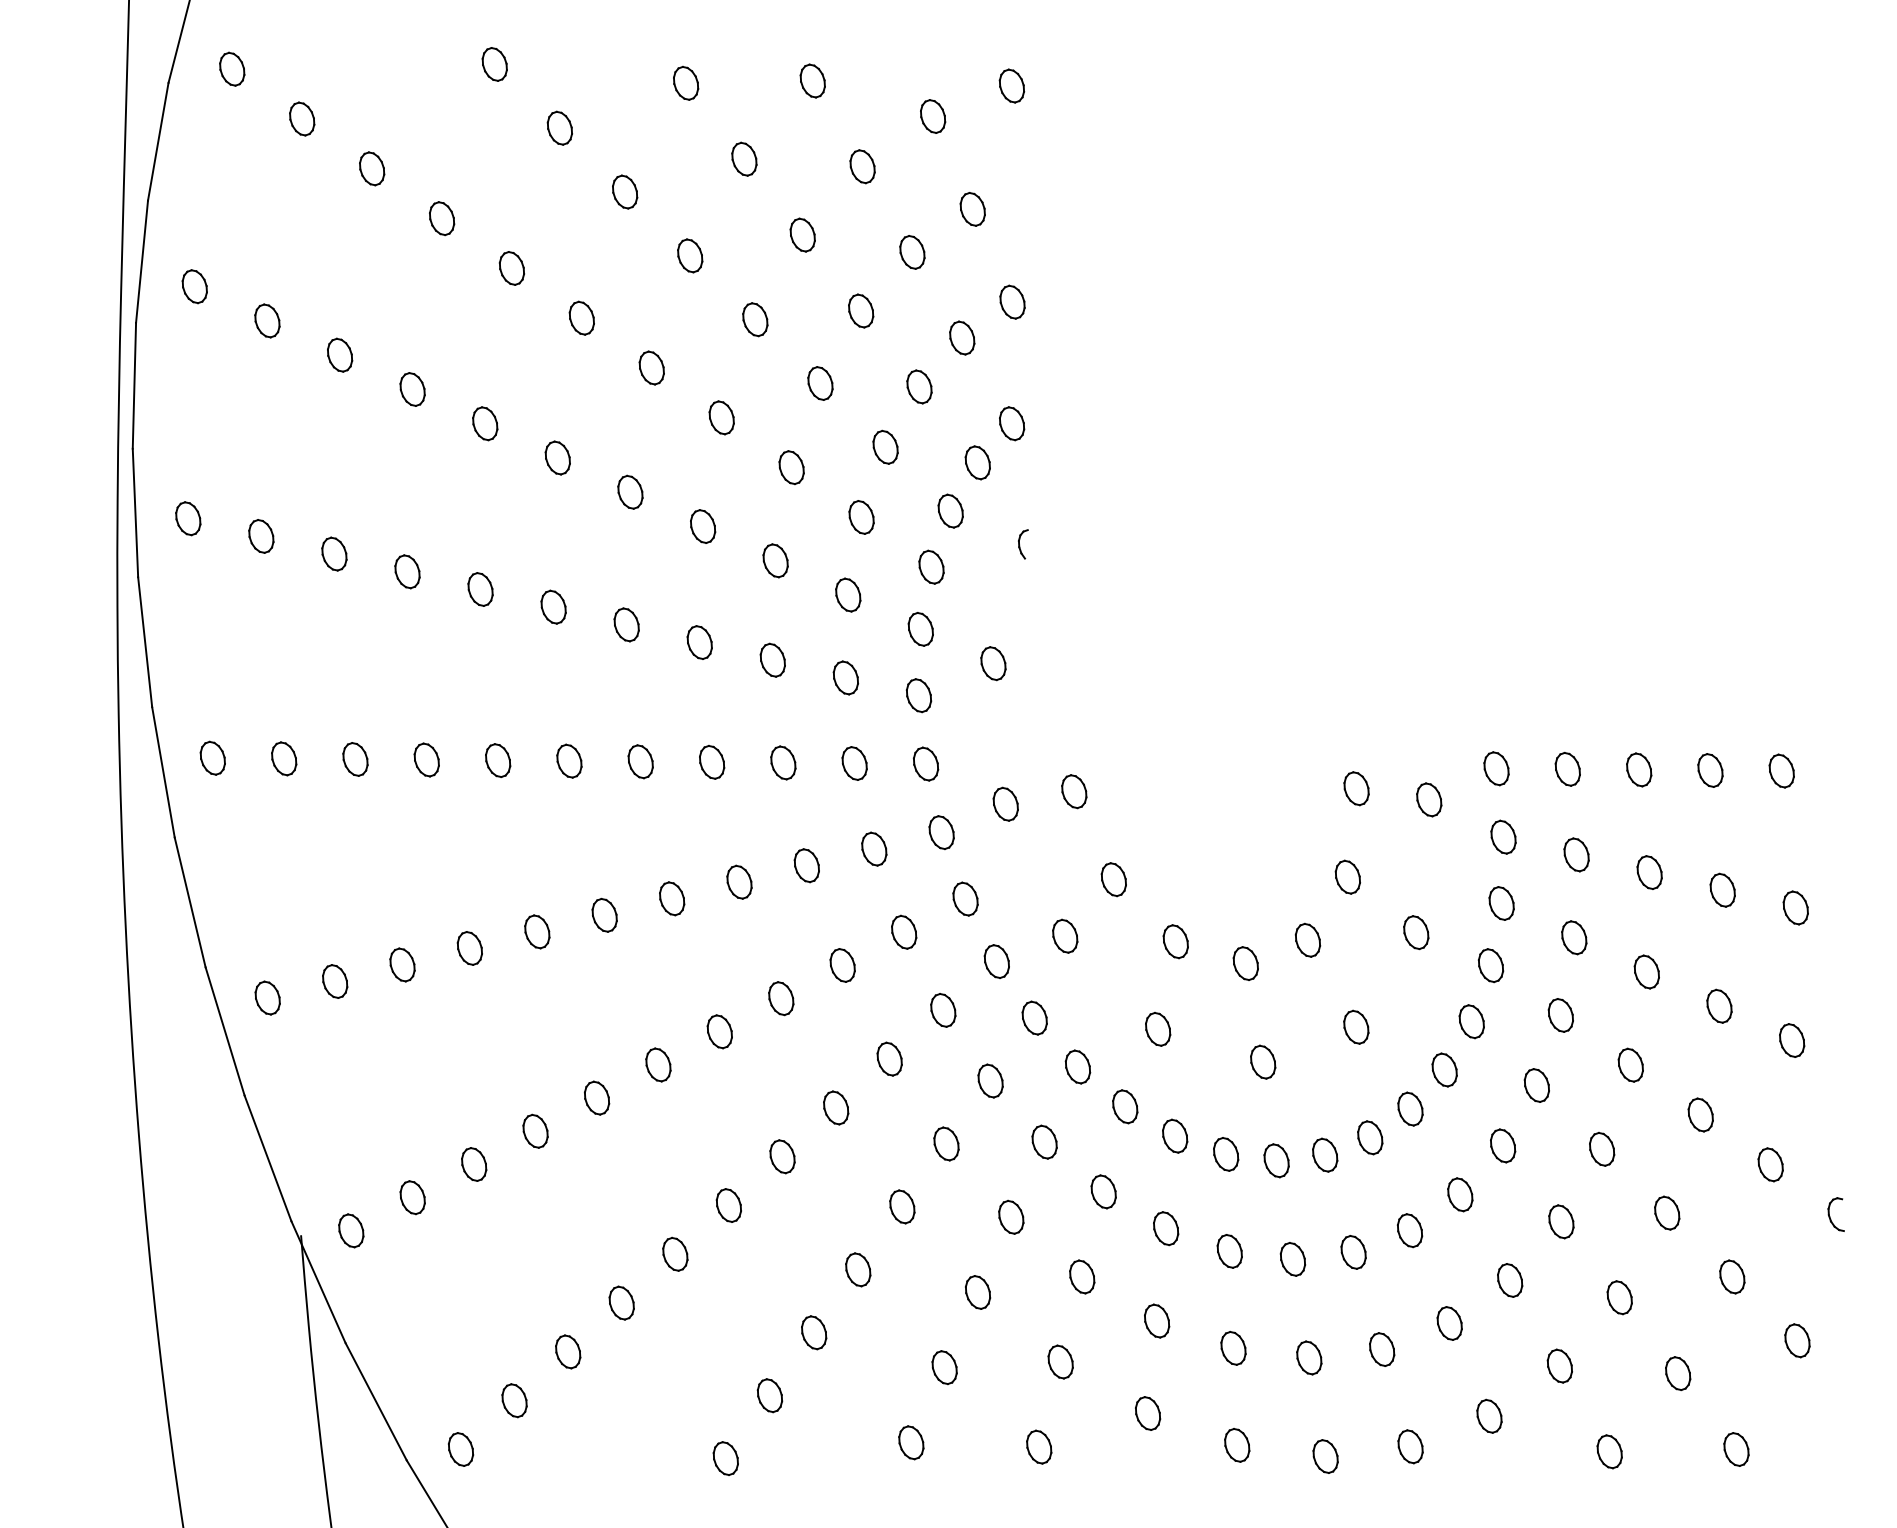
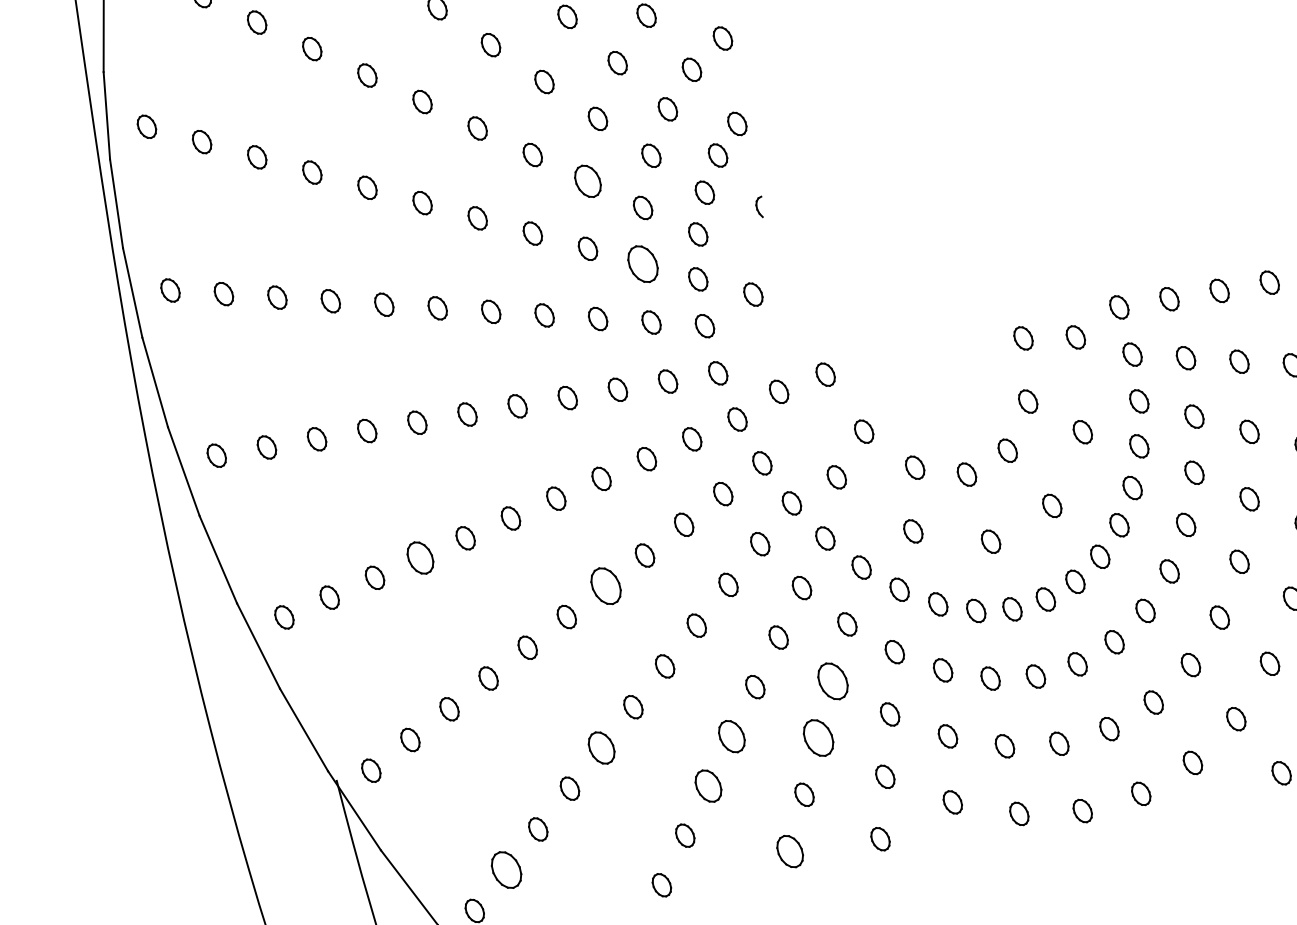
part: (791, 467) -> (587, 181), size x1.4
part: (848, 594) -> (643, 263), size x1.6
part: (469, 948) -> (420, 558), size x1.4
part: (719, 1031) -> (605, 586), size x1.6
part: (1011, 1216) -> (833, 680), size x1.6
part: (675, 1253) -> (601, 747), size x1.4
part: (858, 1269) -> (732, 736), size x1.4
part: (978, 1292) -> (819, 737), size x1.6
part: (814, 1332) -> (708, 785), size x1.4
part: (514, 1400) -> (506, 870), size x1.6
part: (911, 1442) -> (790, 851), size x1.4

